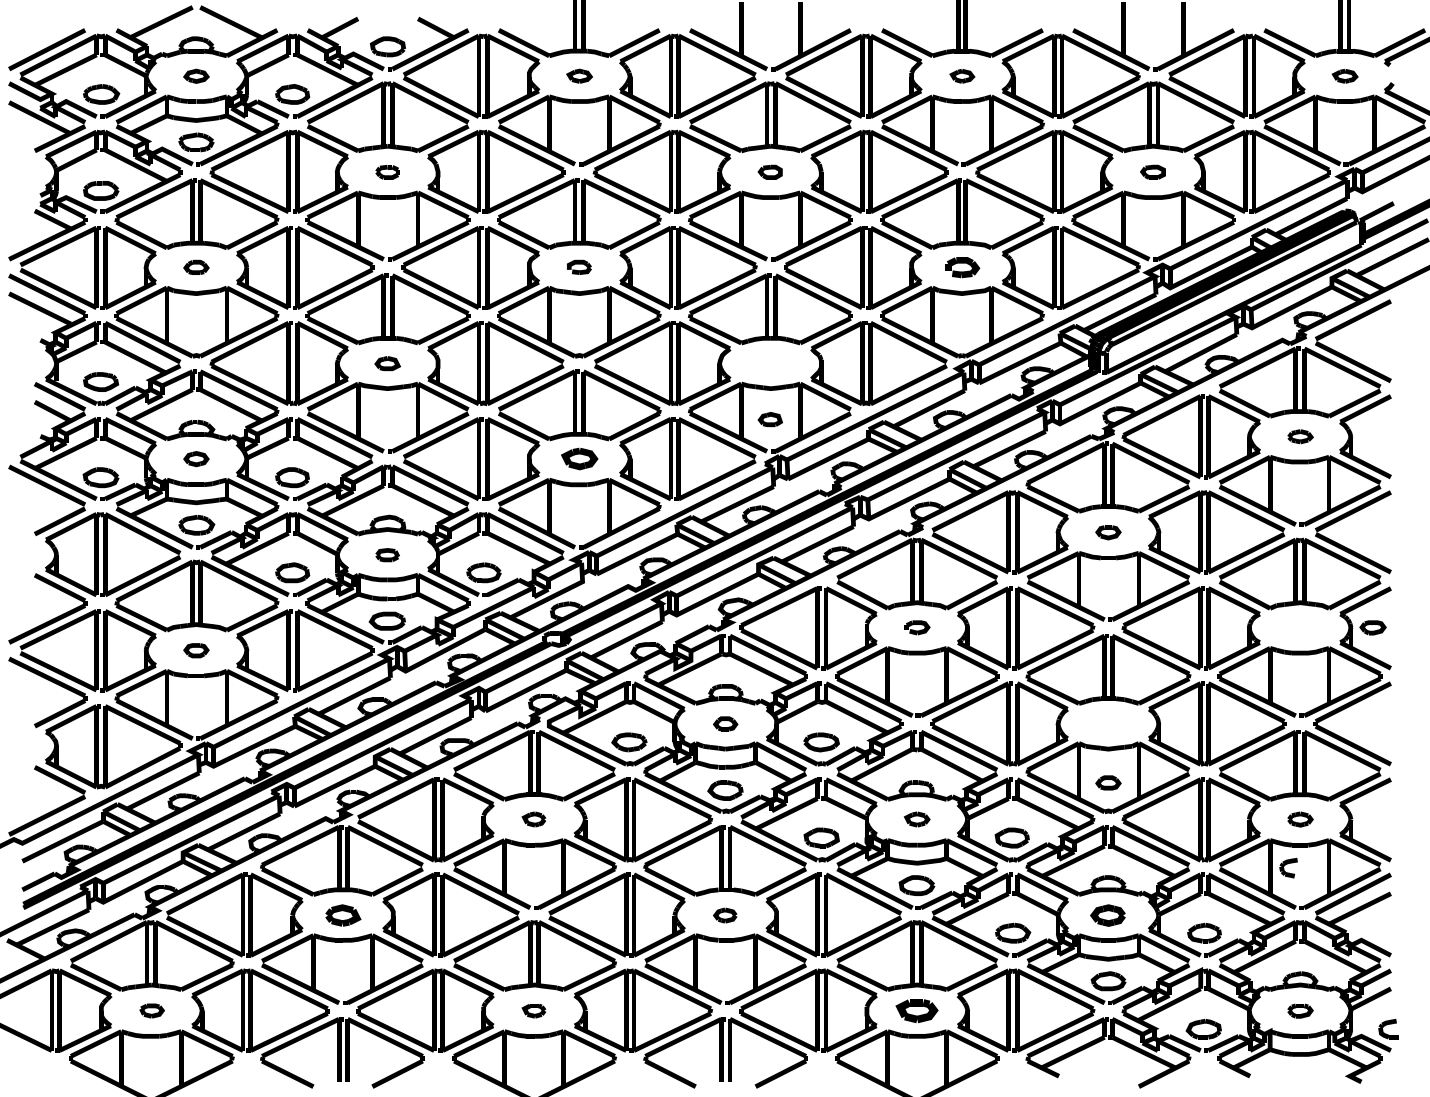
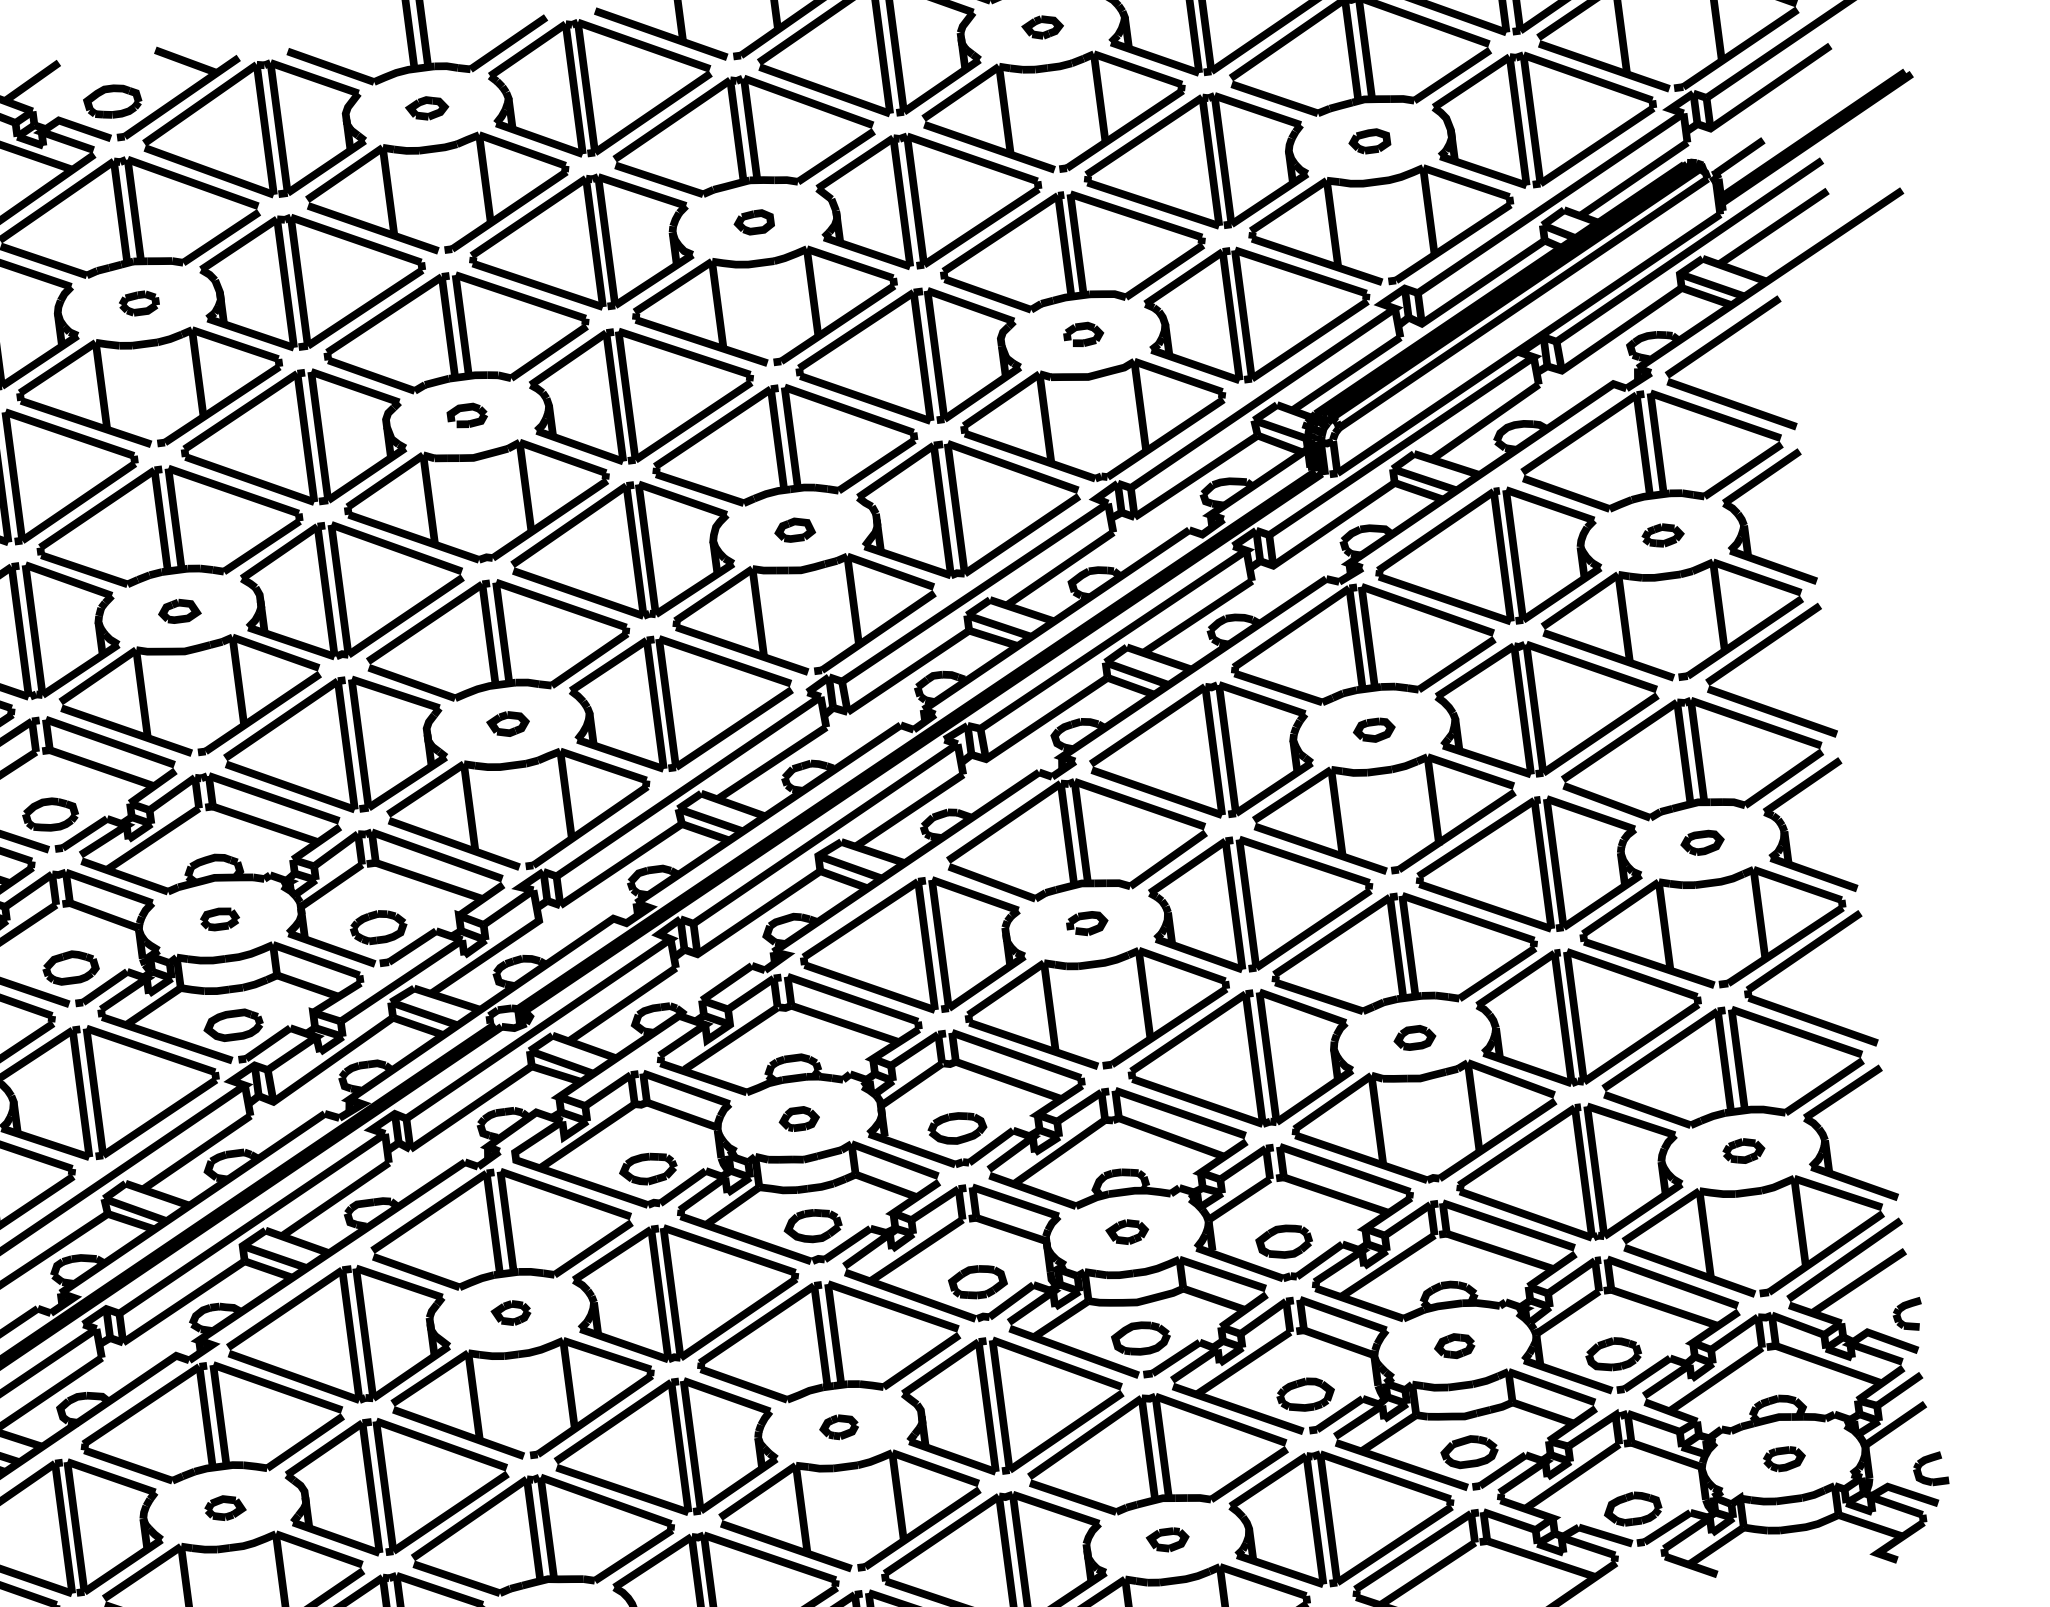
part: (962, 266) -> (1083, 333), size x0.71
part: (770, 419) -> (795, 529), moved
part: (579, 459) -> (508, 724), size x0.71
part: (1372, 627) -> (1701, 842), moved
part: (1108, 782) -> (1414, 1037), moved
part: (1288, 868) -> (1907, 1315), moved
part: (343, 915) -> (225, 1507), size x0.71
part: (1107, 915) -> (1453, 1346), size x0.71
part: (917, 1010) -> (1168, 1539), size x0.62

